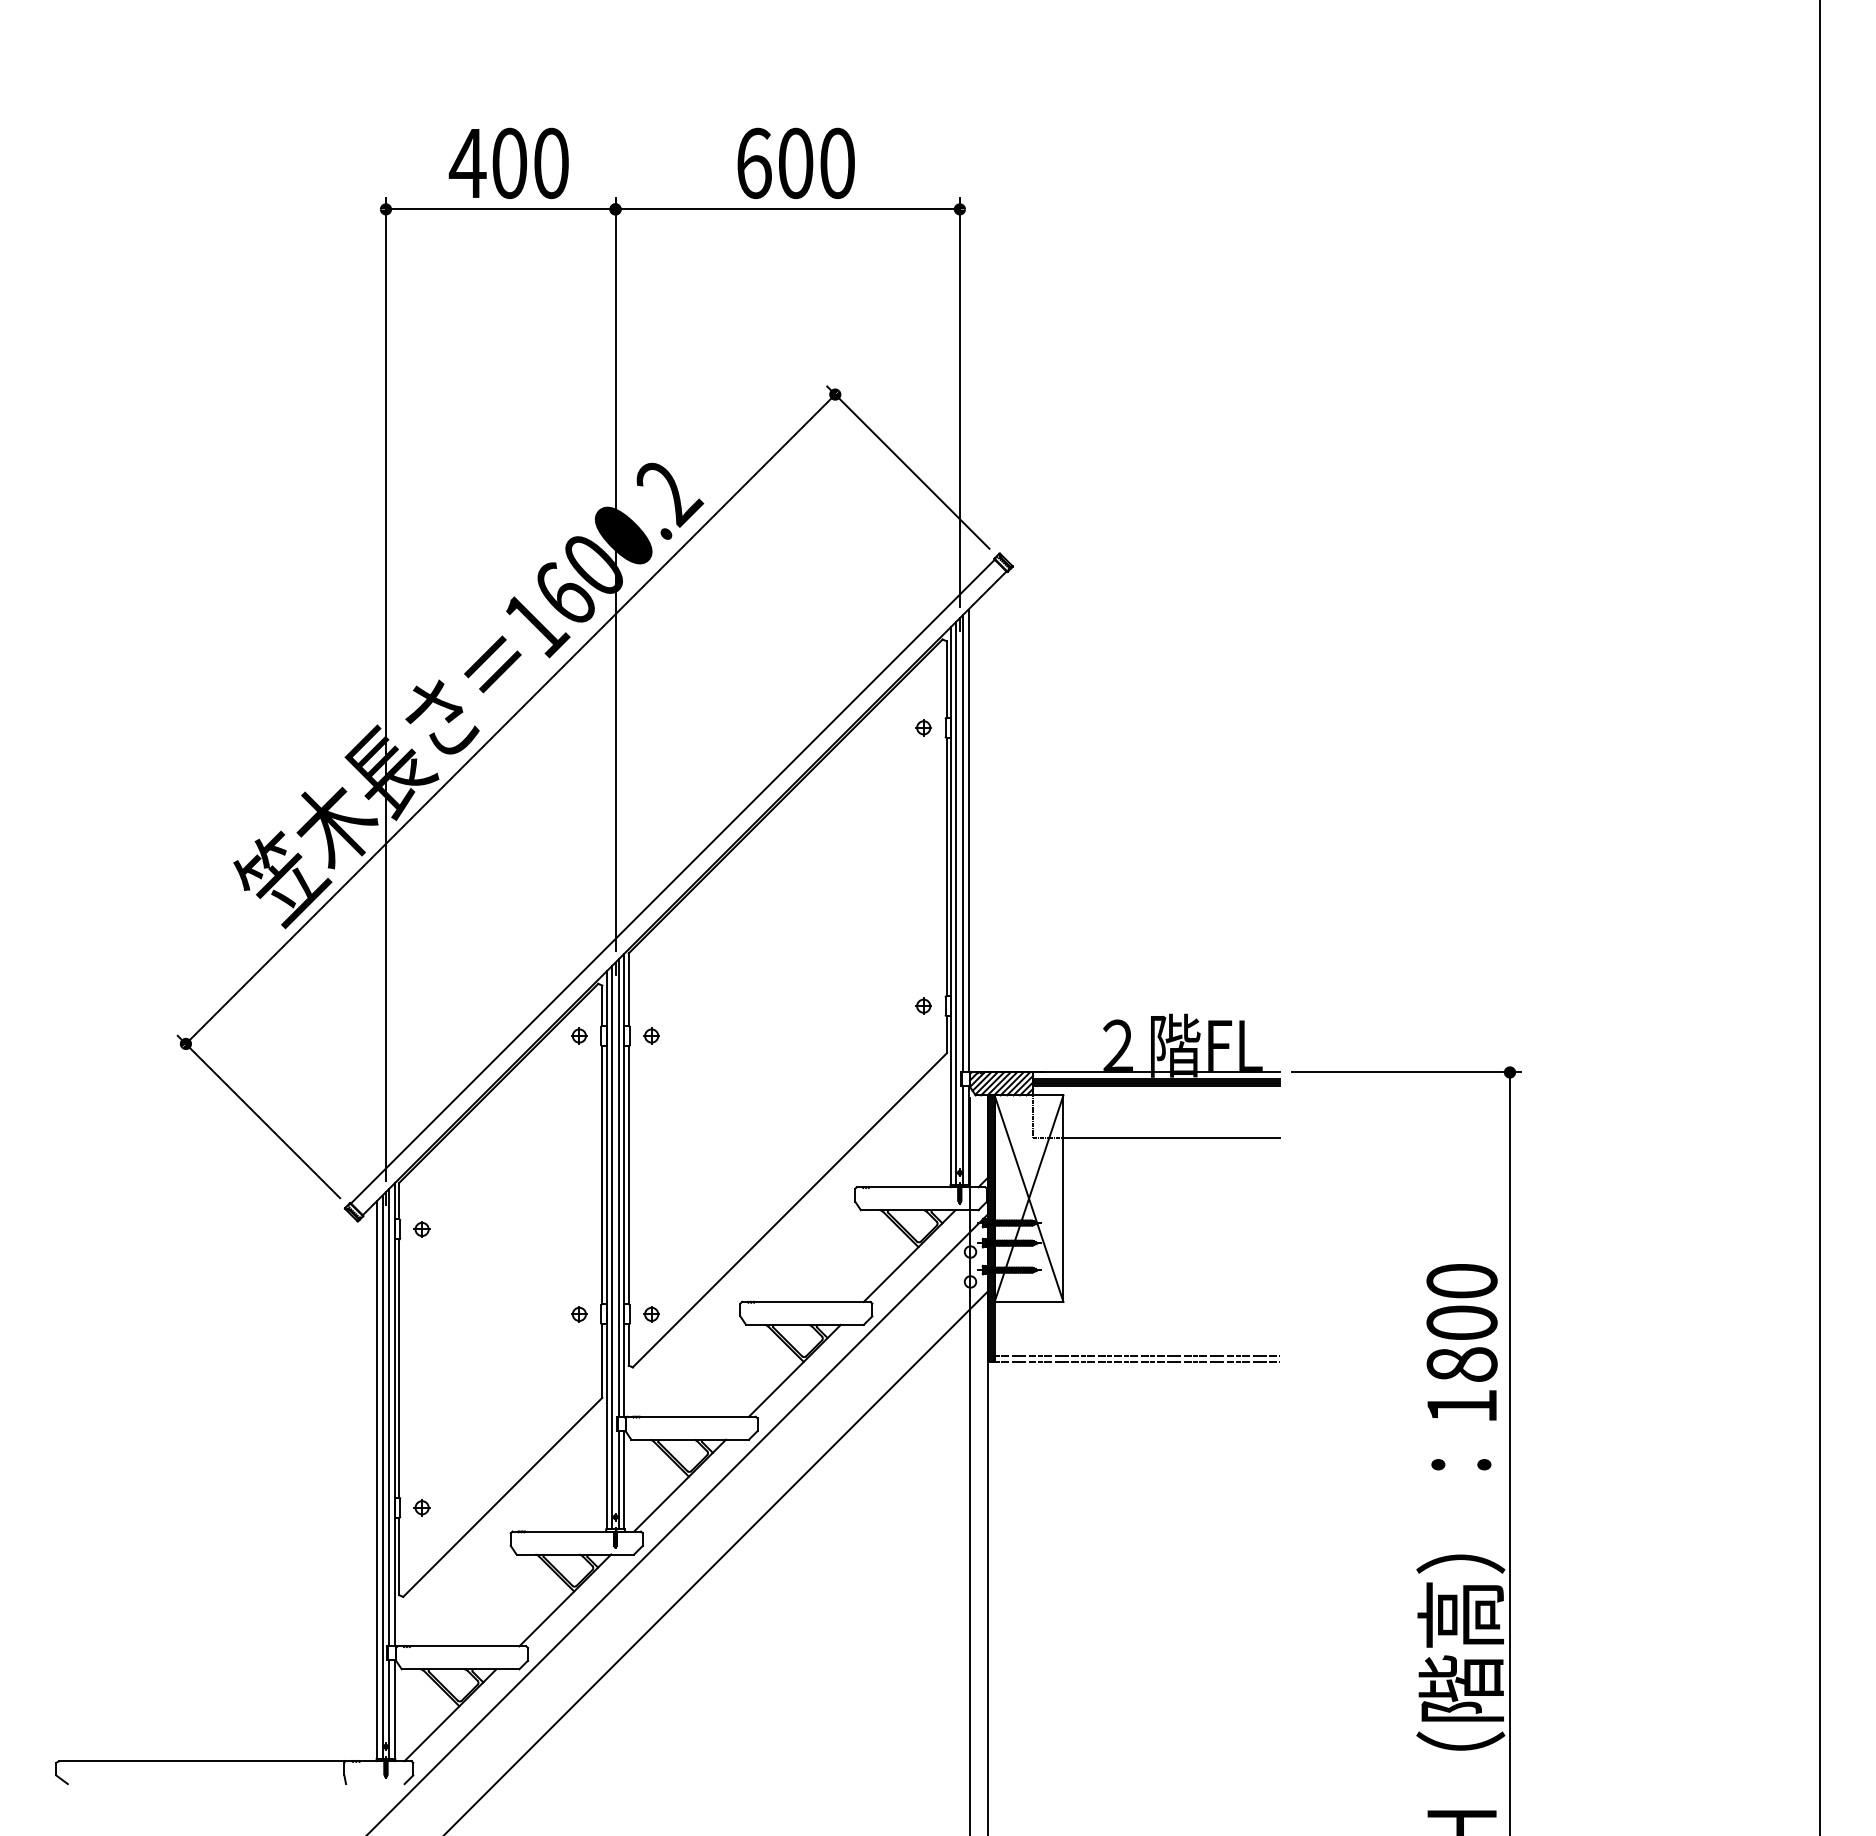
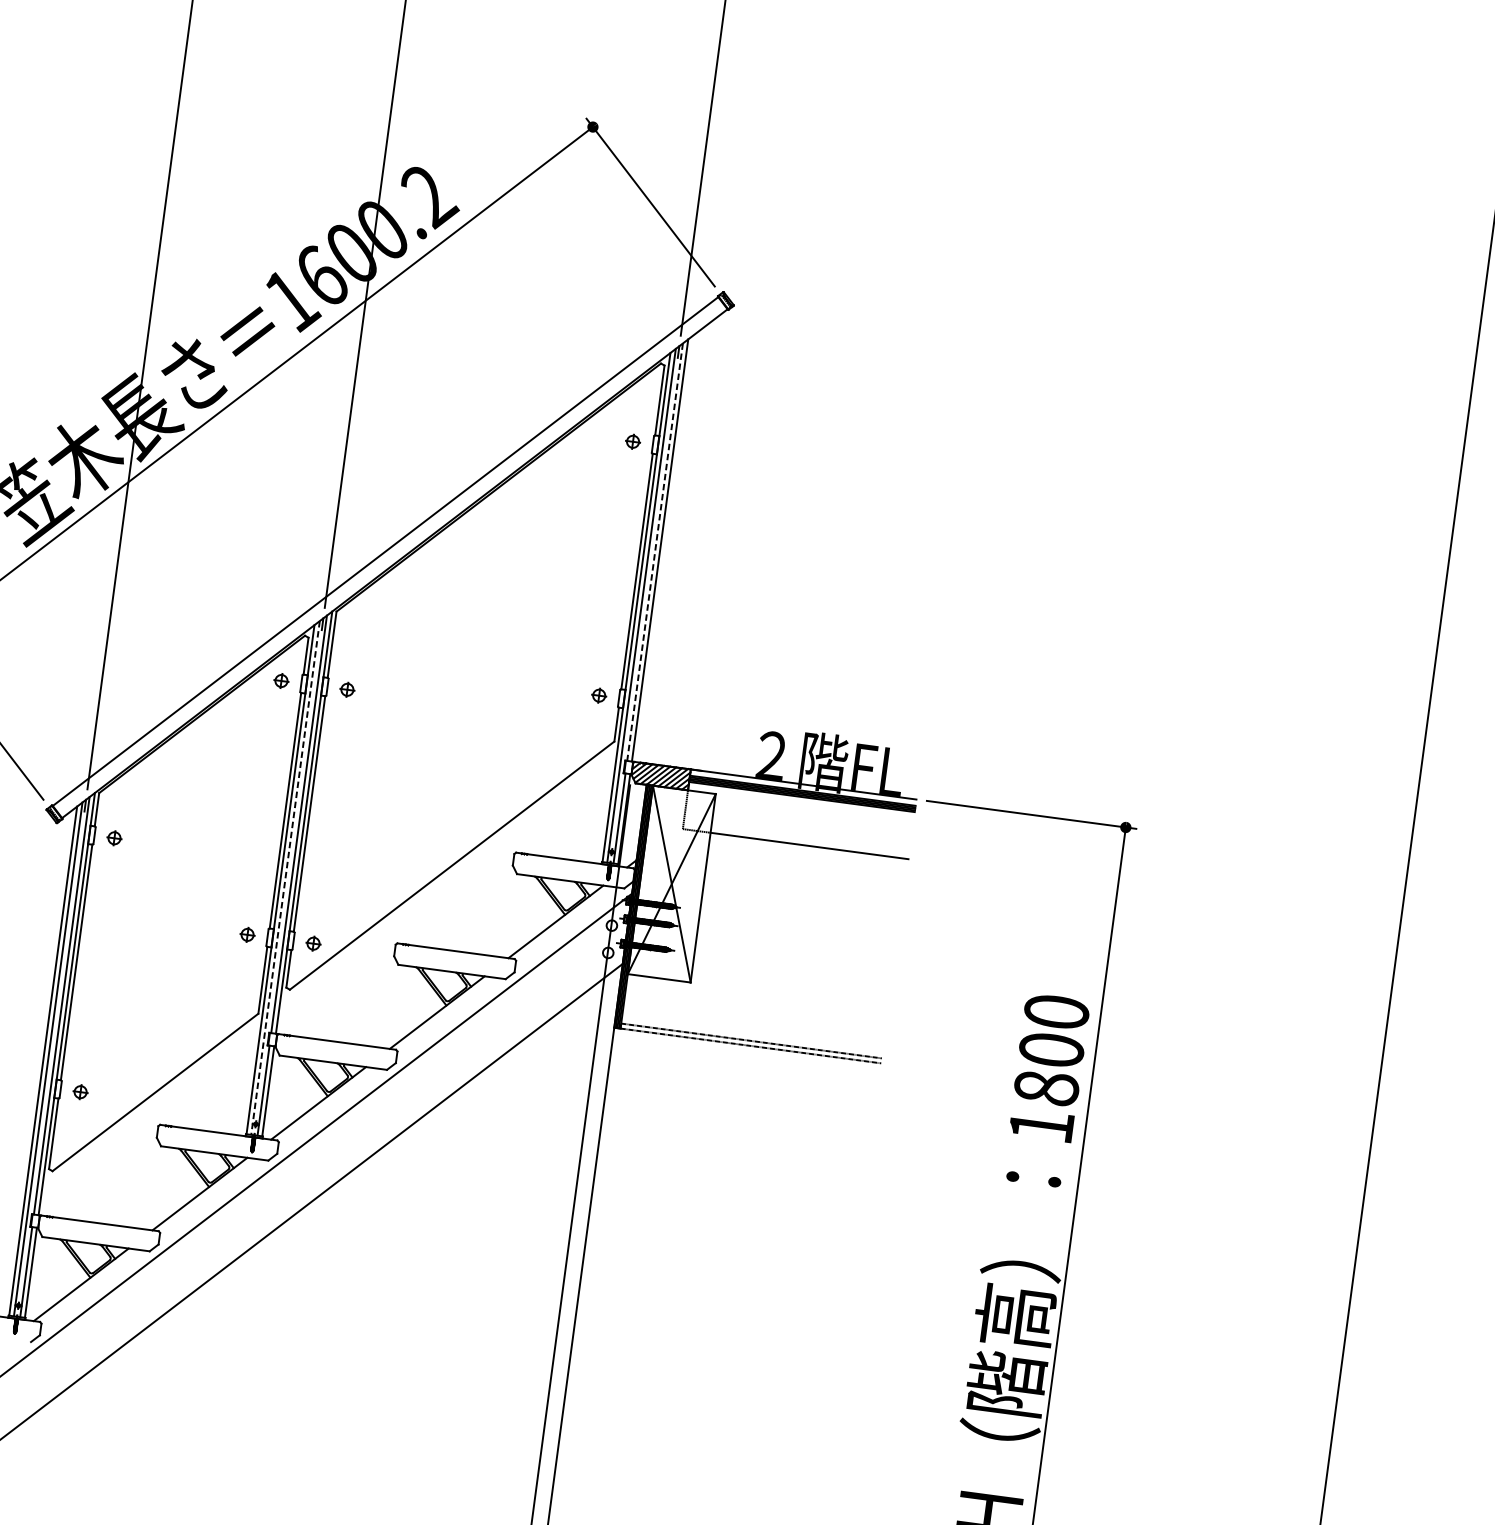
line: (963, 843) -> (655, 552), solid -> dashed
line: (612, 1247) -> (285, 877), solid -> dashed

